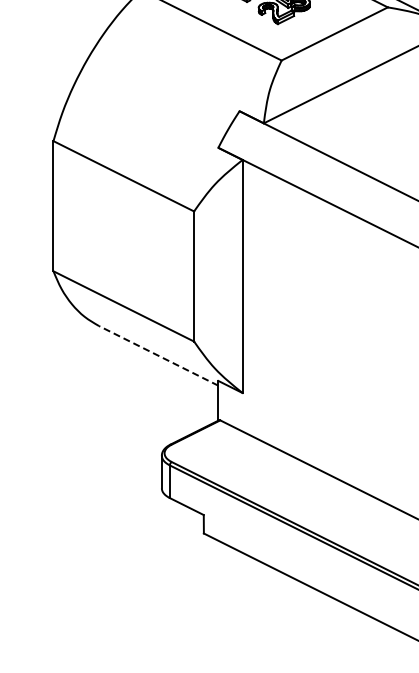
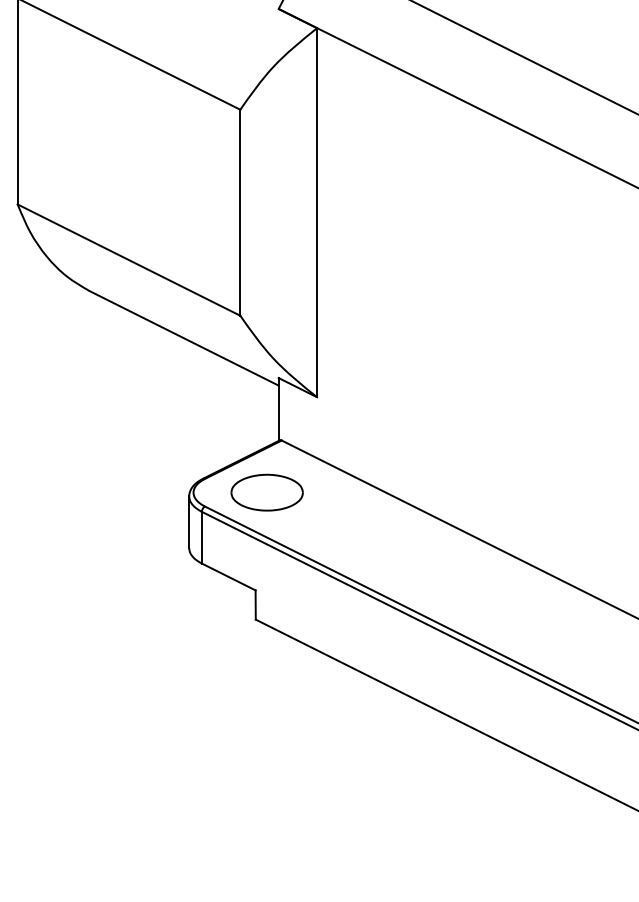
line: (158, 355) -> (183, 337), dashed -> solid
part: (210, 453) -> (266, 492), added

